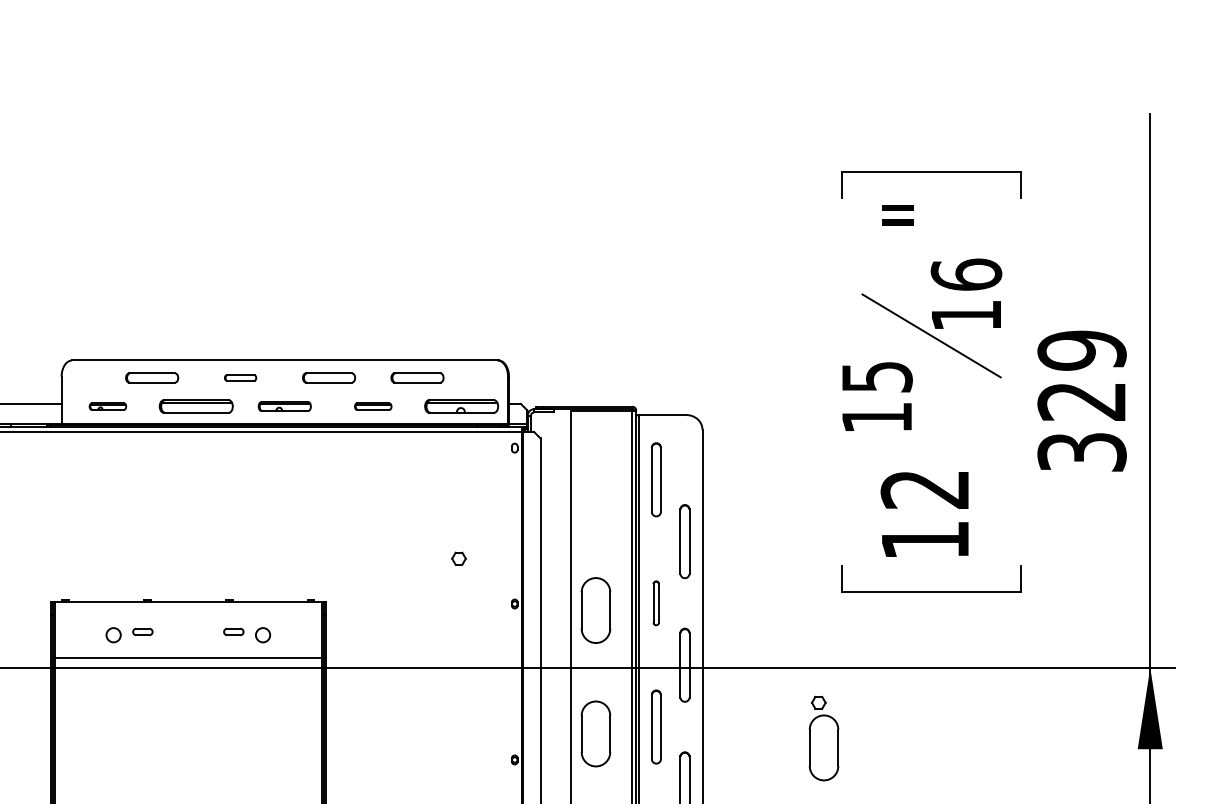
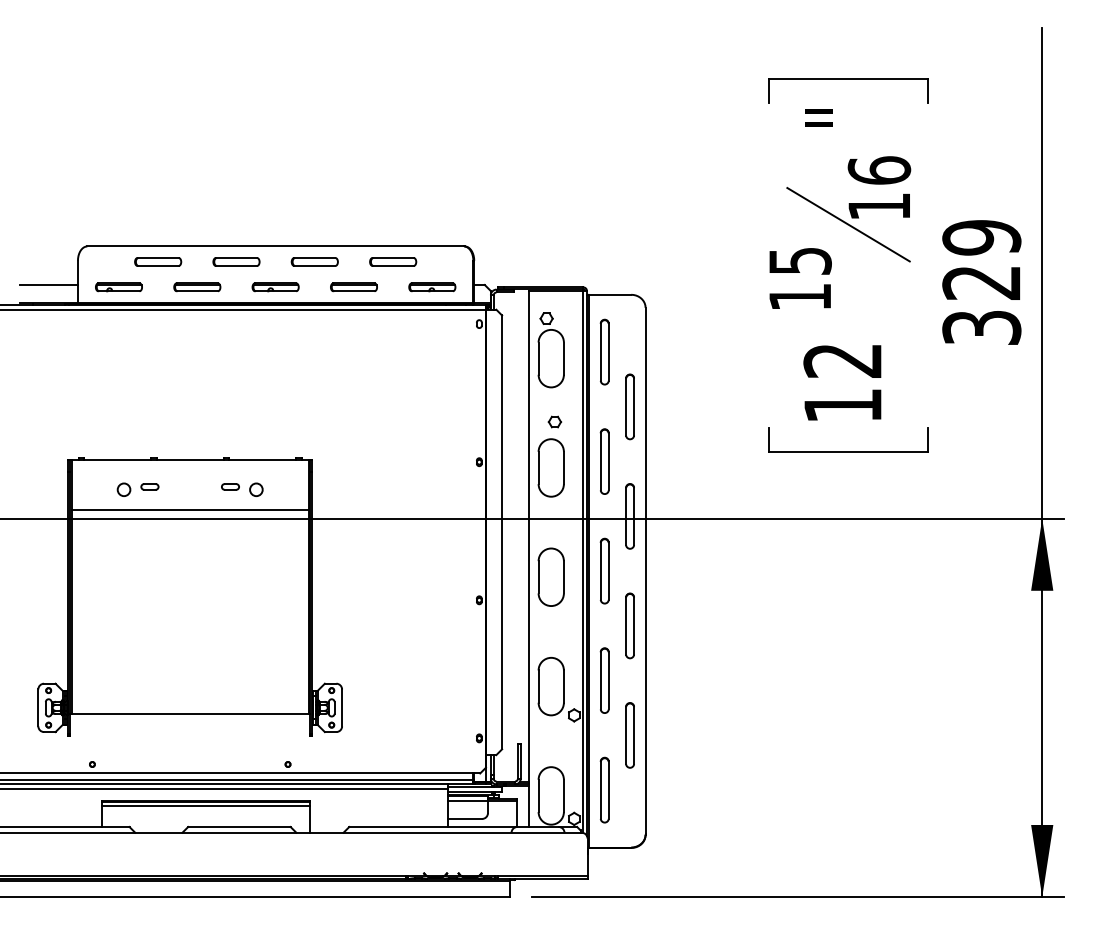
part: (240, 377) -> (236, 261), size x1.67
part: (107, 406) -> (118, 287), size x1.43
part: (196, 406) -> (197, 287), size x0.71
part: (372, 406) -> (353, 287), size x1.43
part: (461, 406) -> (432, 287), size x0.71
part: (458, 558) -> (554, 421), moved
part: (656, 603) -> (604, 461), size x1.67
part: (823, 738) -> (550, 350), moved

